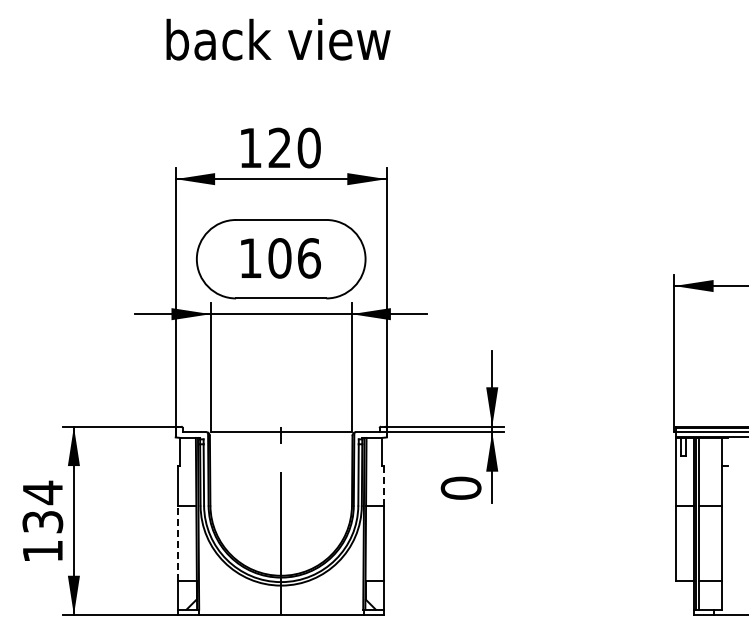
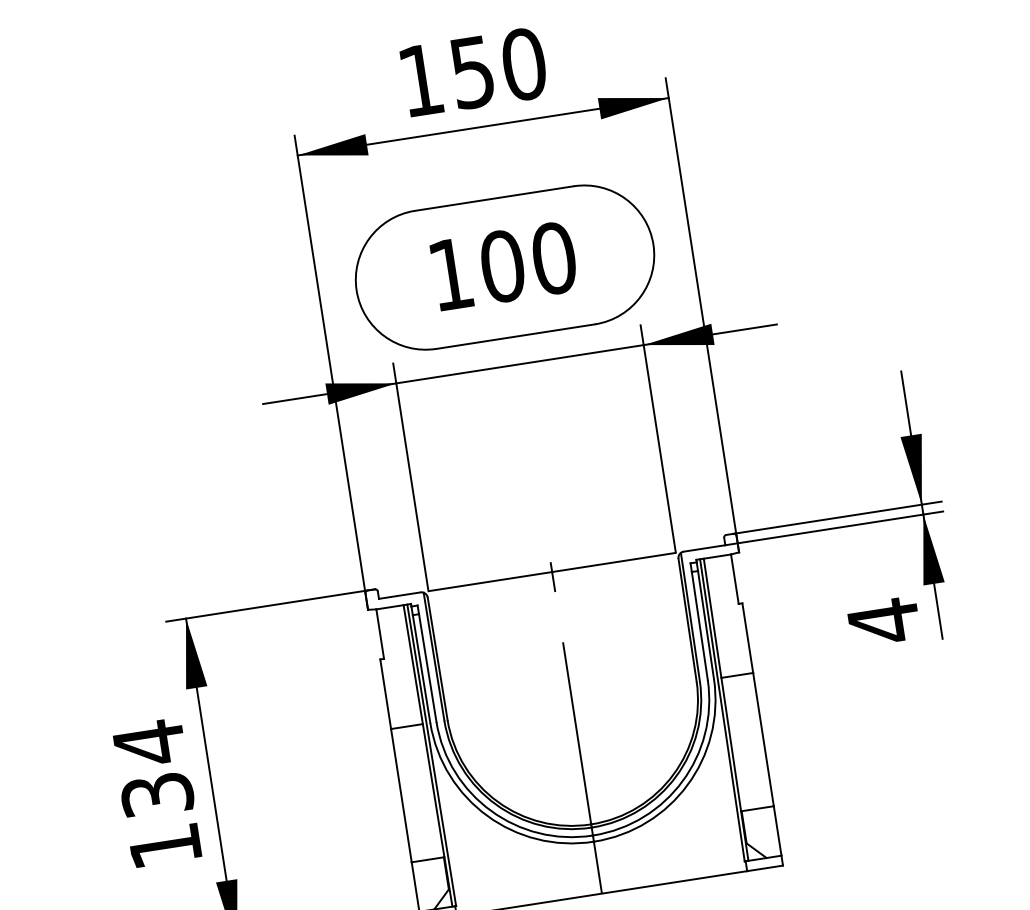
text: (279, 147) -> (471, 71), 120 -> 150
text: (309, 258) -> (554, 258), 106 -> 100
line: (384, 485) -> (748, 637), dashed -> solid
text: (460, 488) -> (882, 622), 0 -> 4
line: (178, 543) -> (401, 795), dashed -> solid

